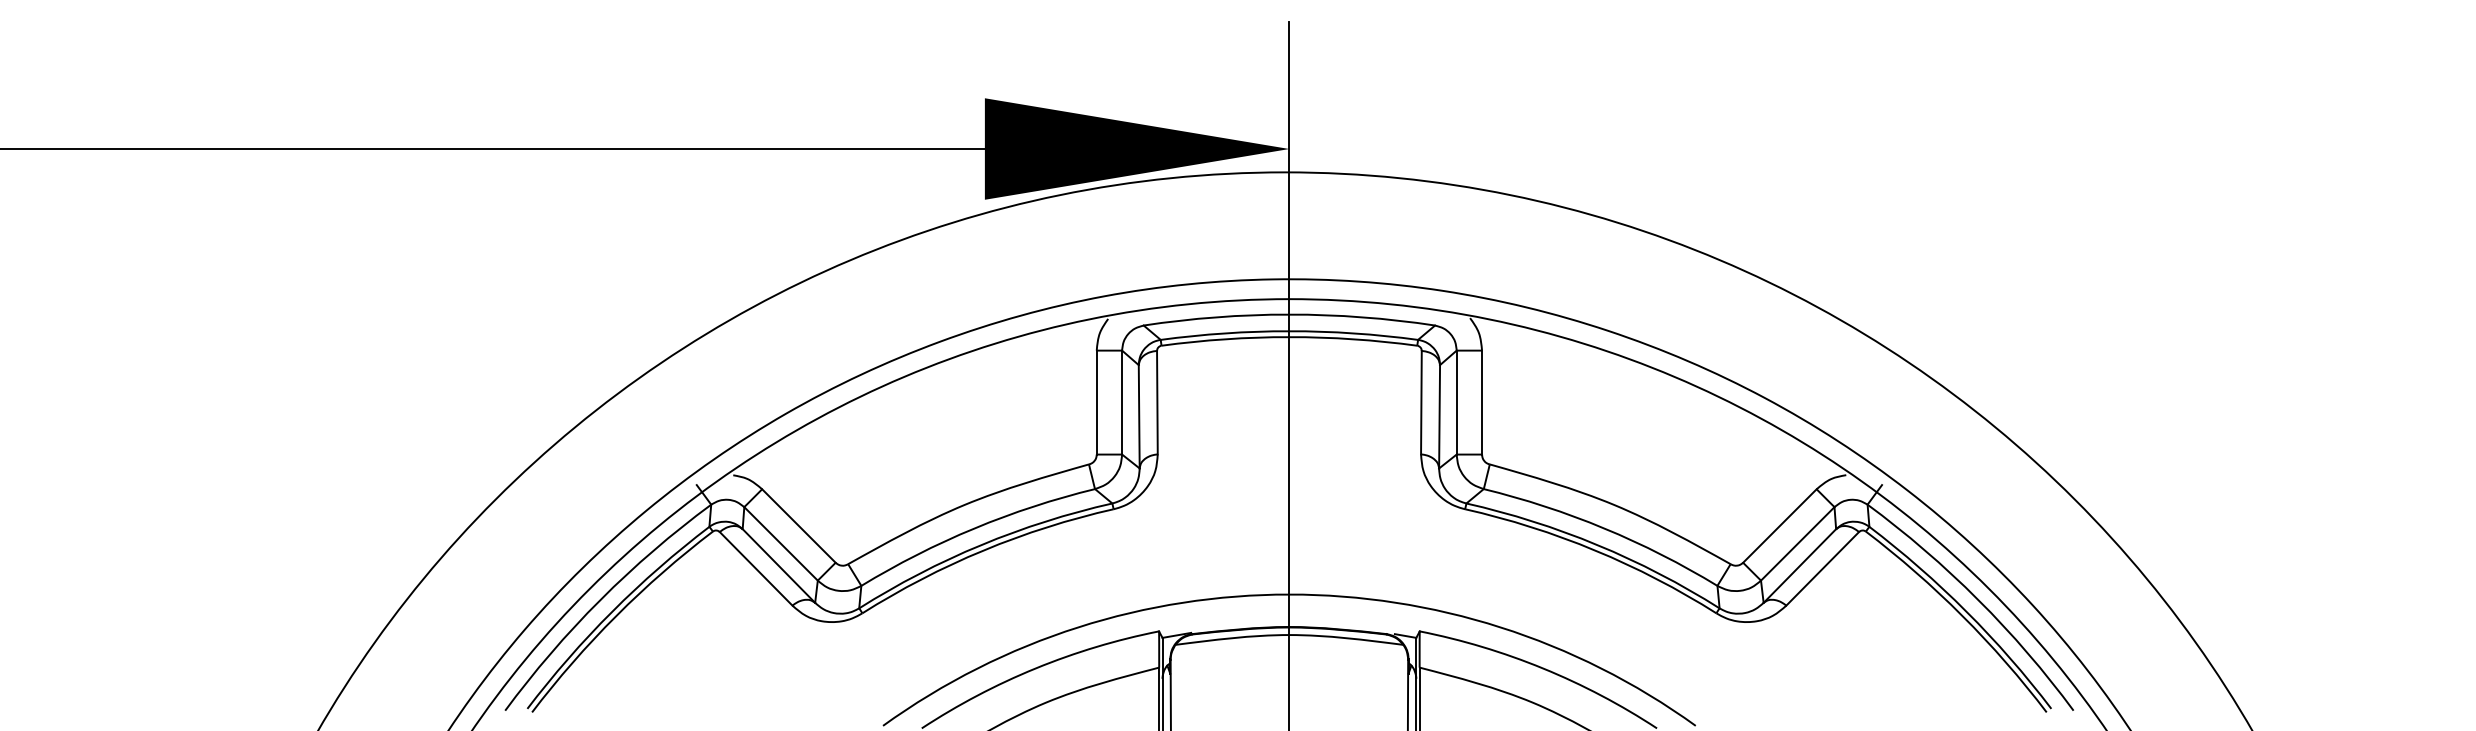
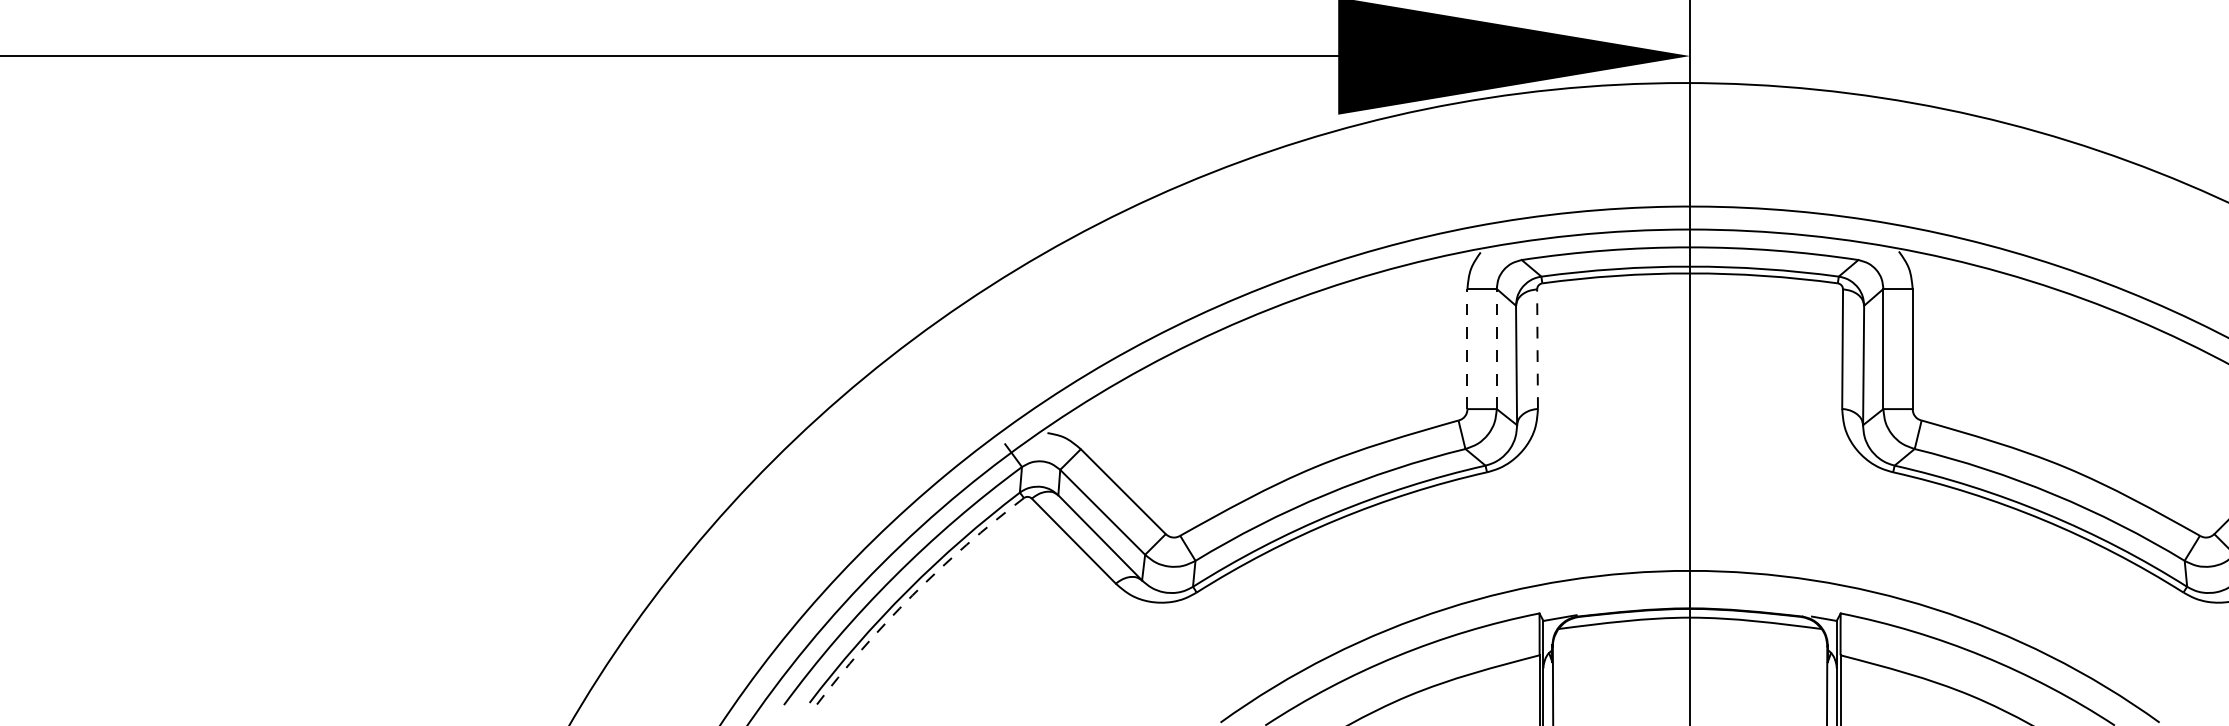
line: (1096, 402) -> (1467, 348), solid -> dashed
line: (1122, 402) -> (1497, 348), solid -> dashed
line: (1157, 402) -> (1537, 348), solid -> dashed
arc: (616, 615) -> (912, 595), solid -> dashed

